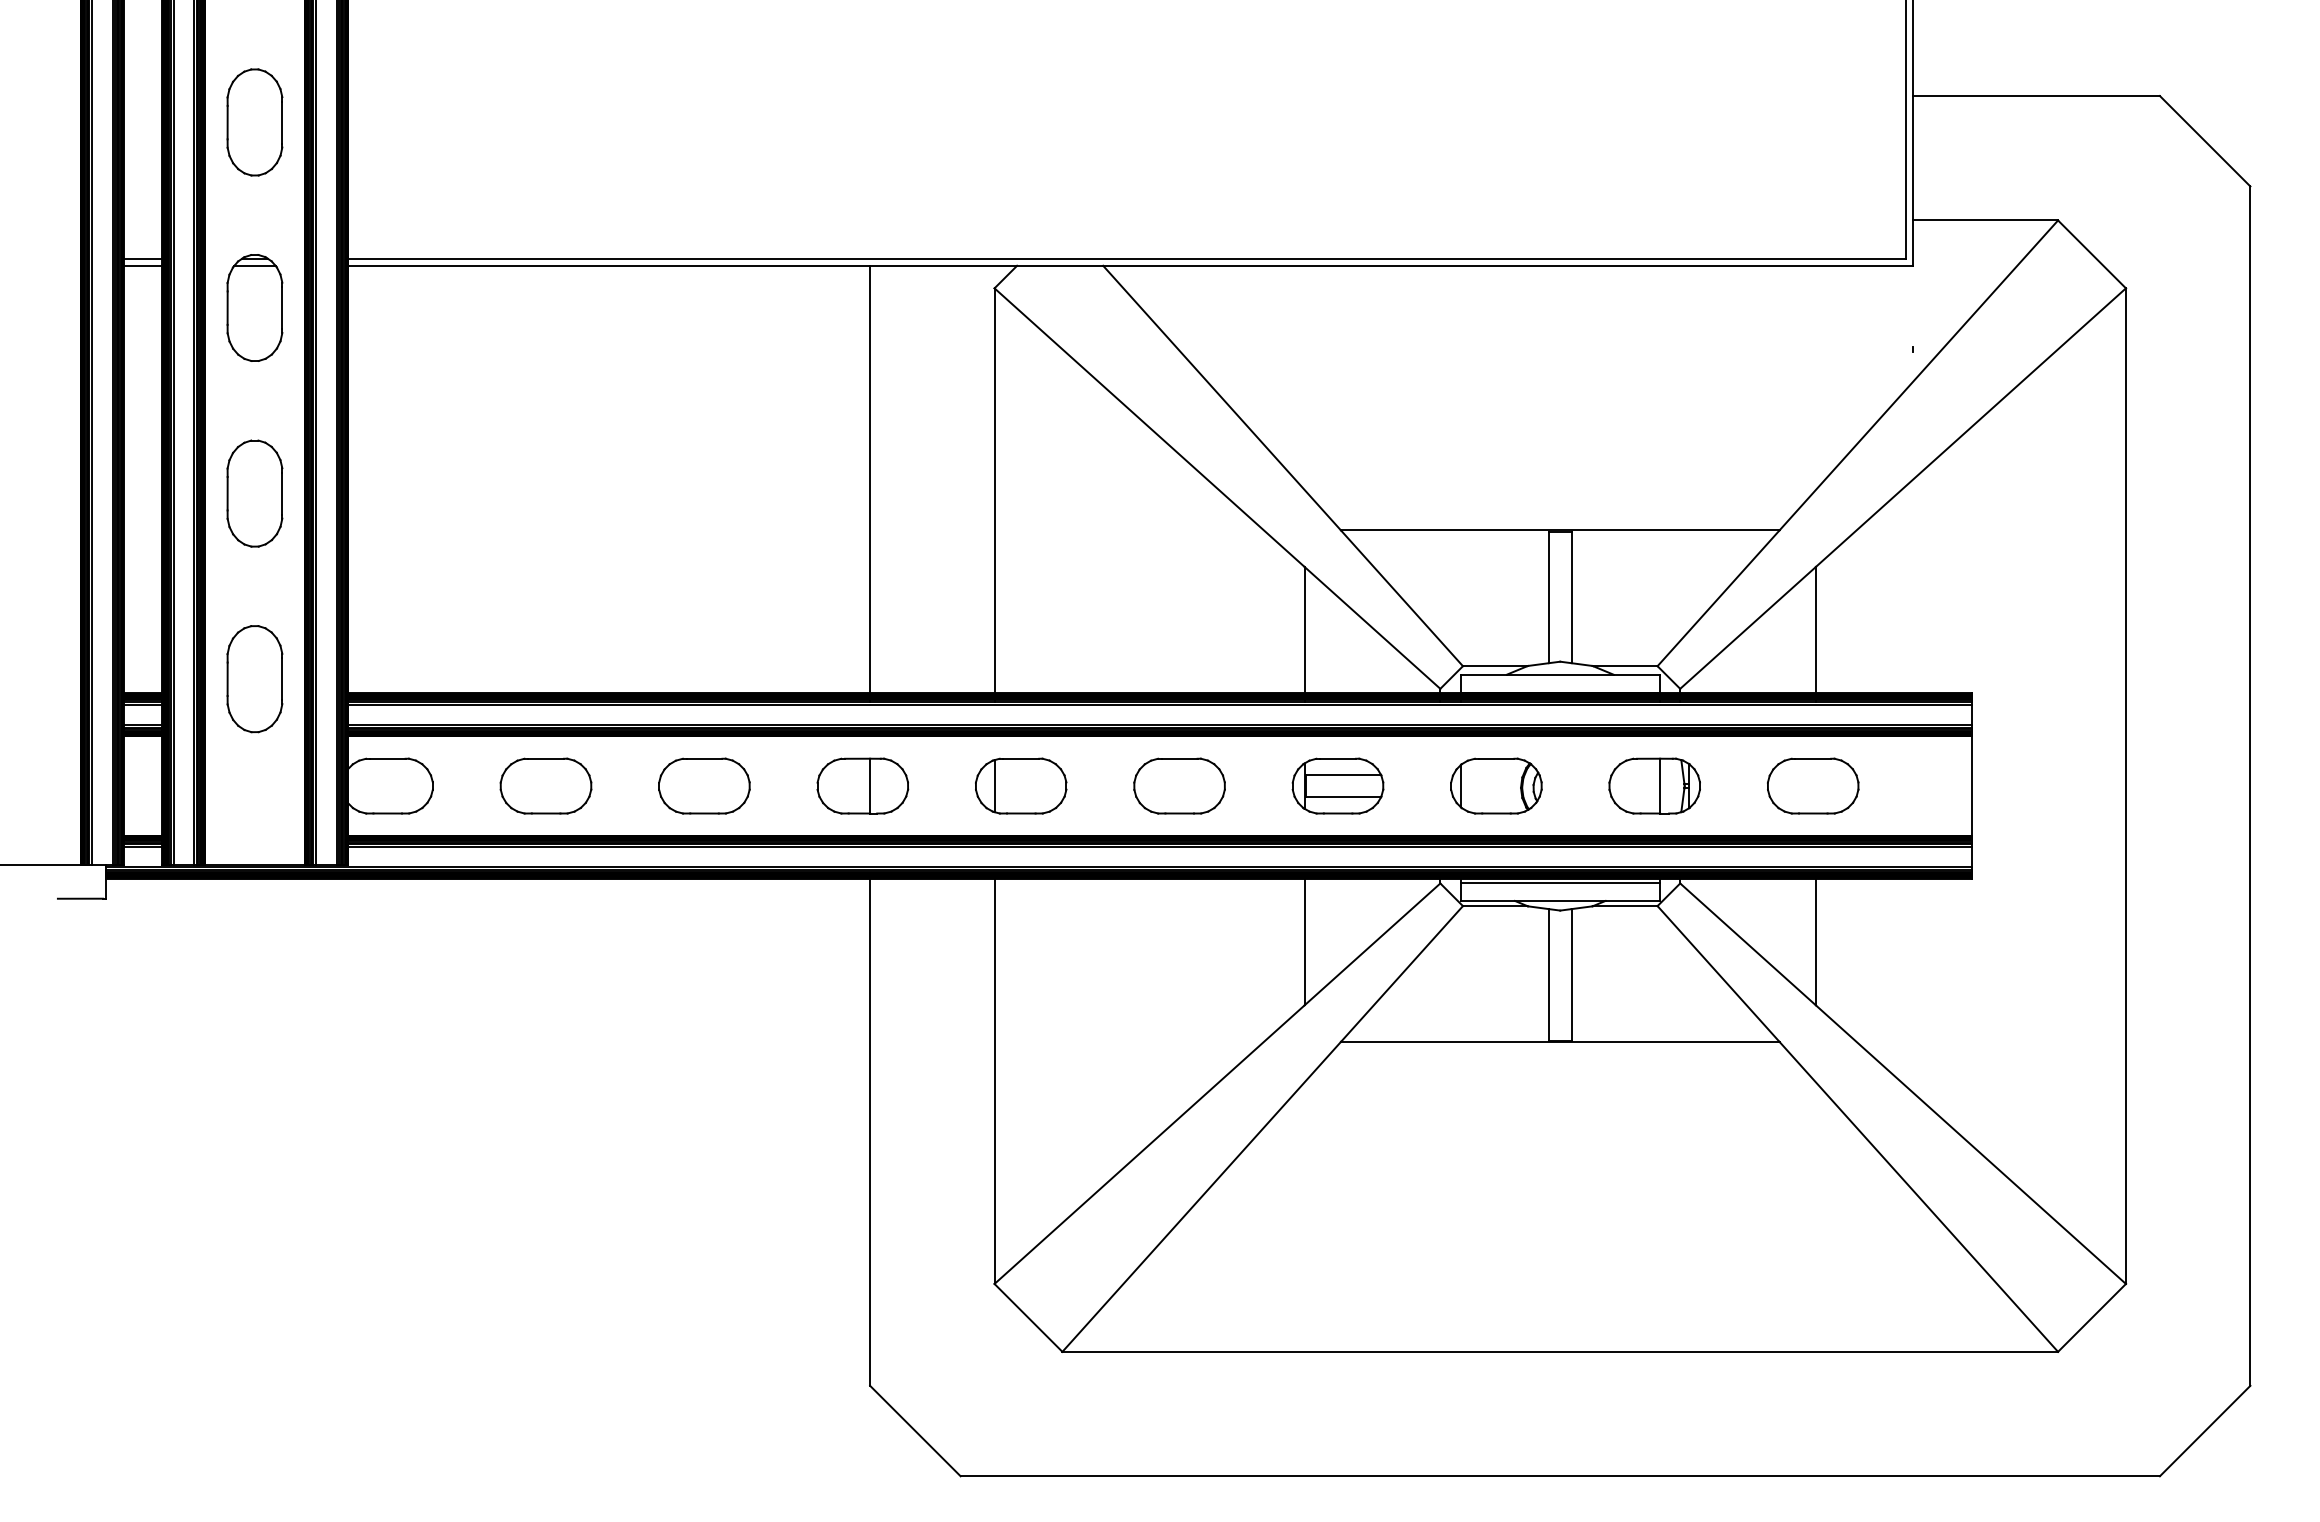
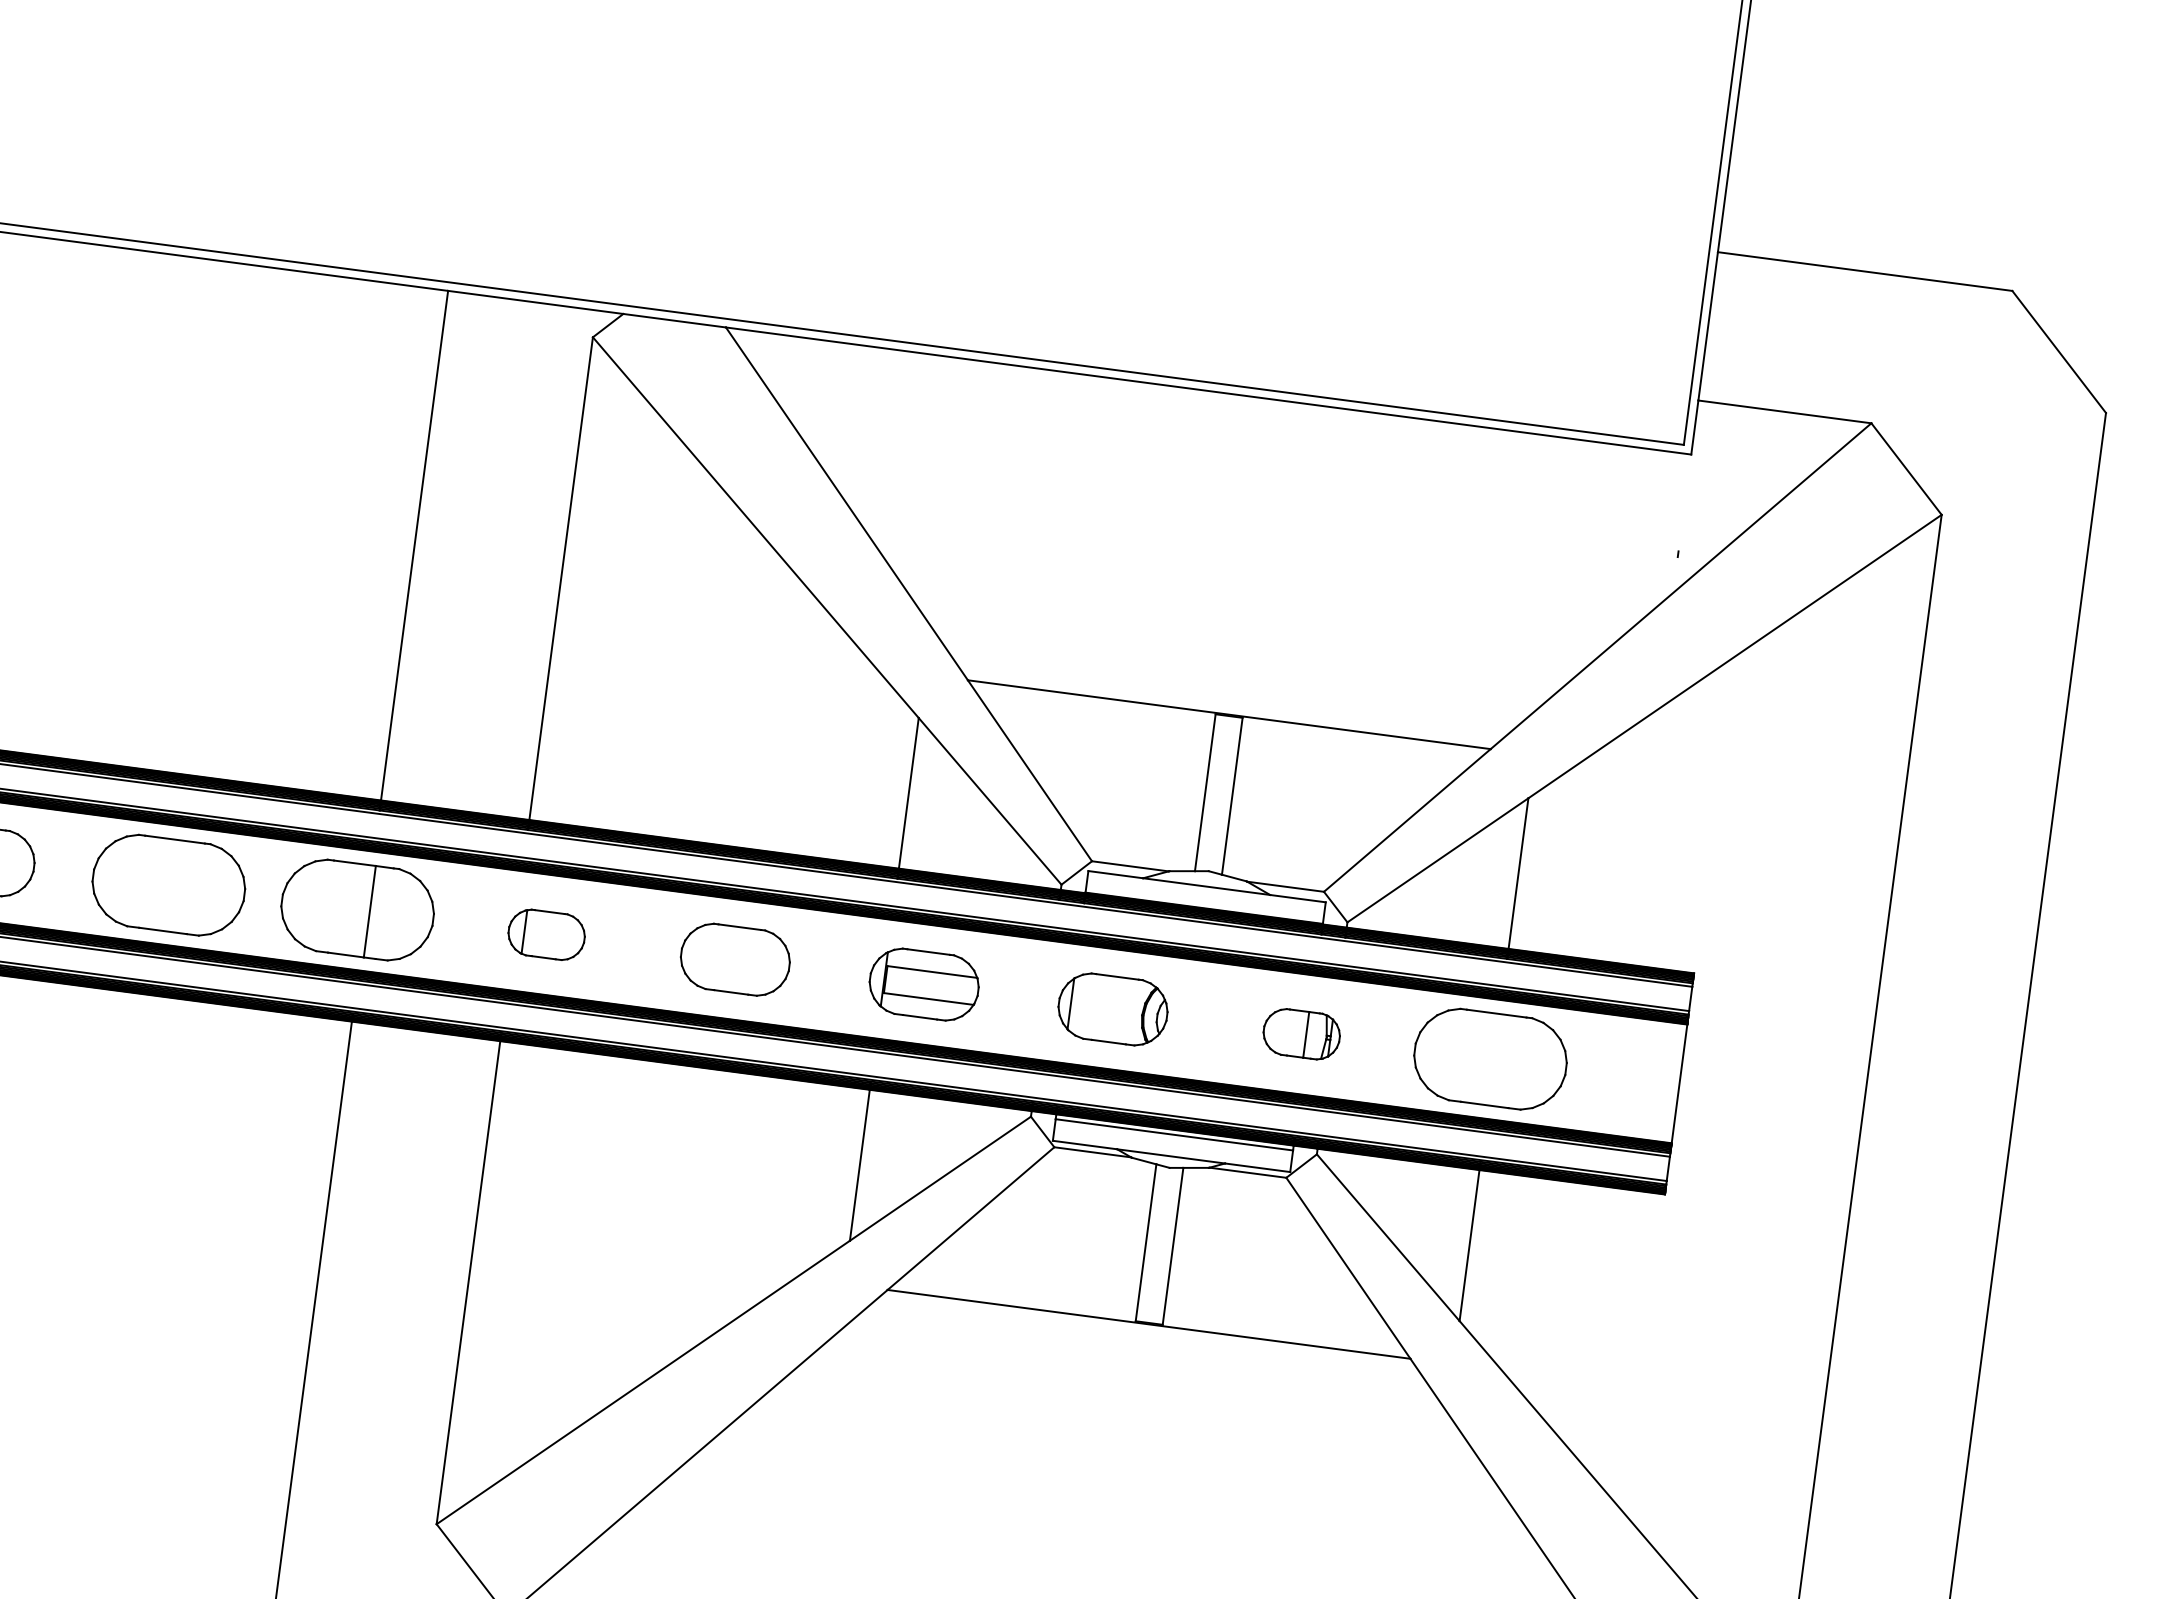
part: (704, 785) -> (169, 884), size x1.4
part: (862, 785) -> (357, 909), size x1.4
part: (1021, 785) -> (547, 934), size x0.7
part: (1654, 785) -> (1301, 1033), size x0.7
part: (1813, 785) -> (1491, 1058), size x1.4

